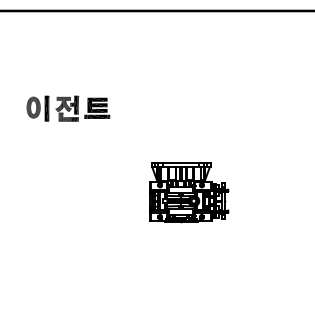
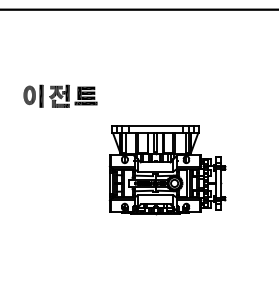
part: (189, 192) -> (167, 170), size x1.67

